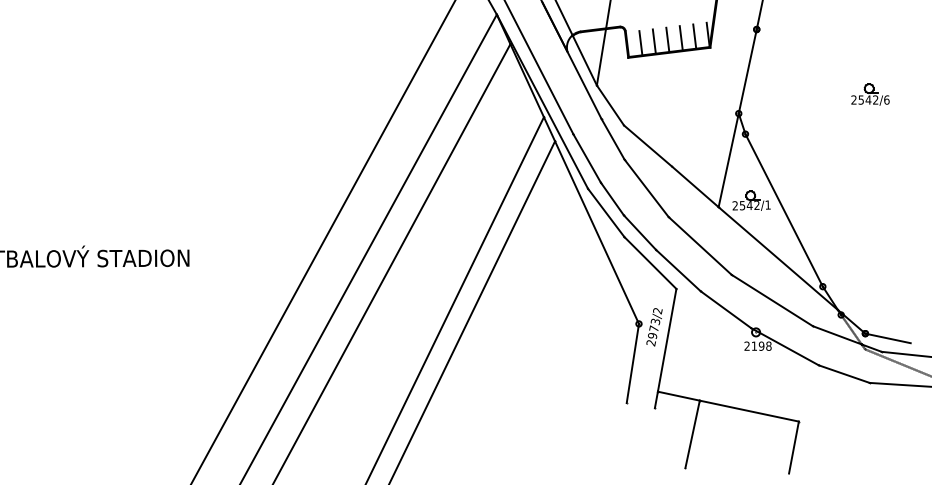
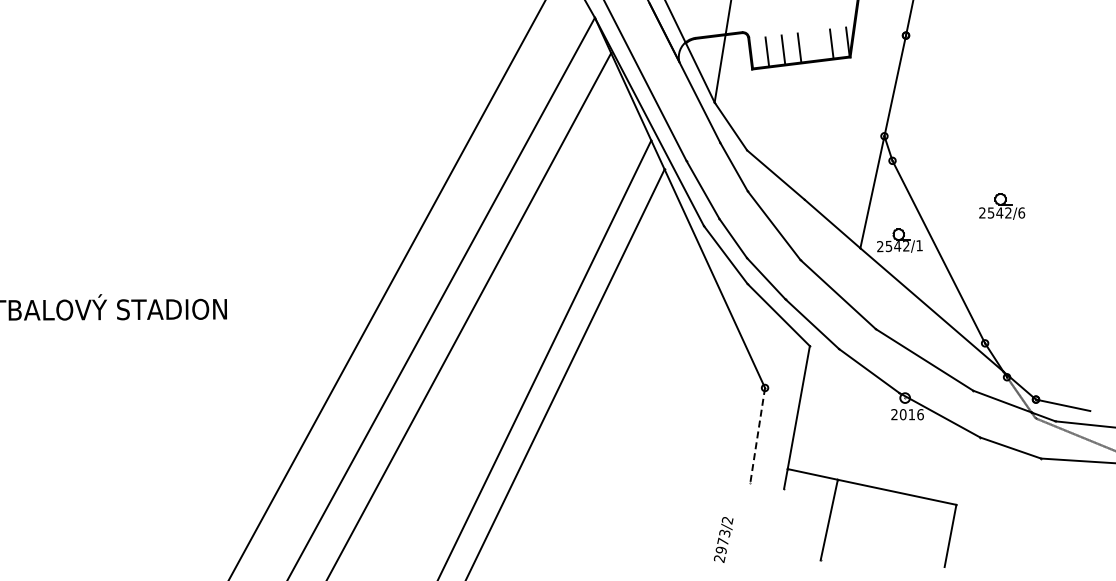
line: (681, 37) -> (815, 45), removed
part: (870, 94) -> (1002, 206), moved
text: (654, 326) -> (723, 539), moved
text: (761, 346) -> (911, 414), 2198 -> 2016
line: (632, 363) -> (757, 435), solid -> dashed

